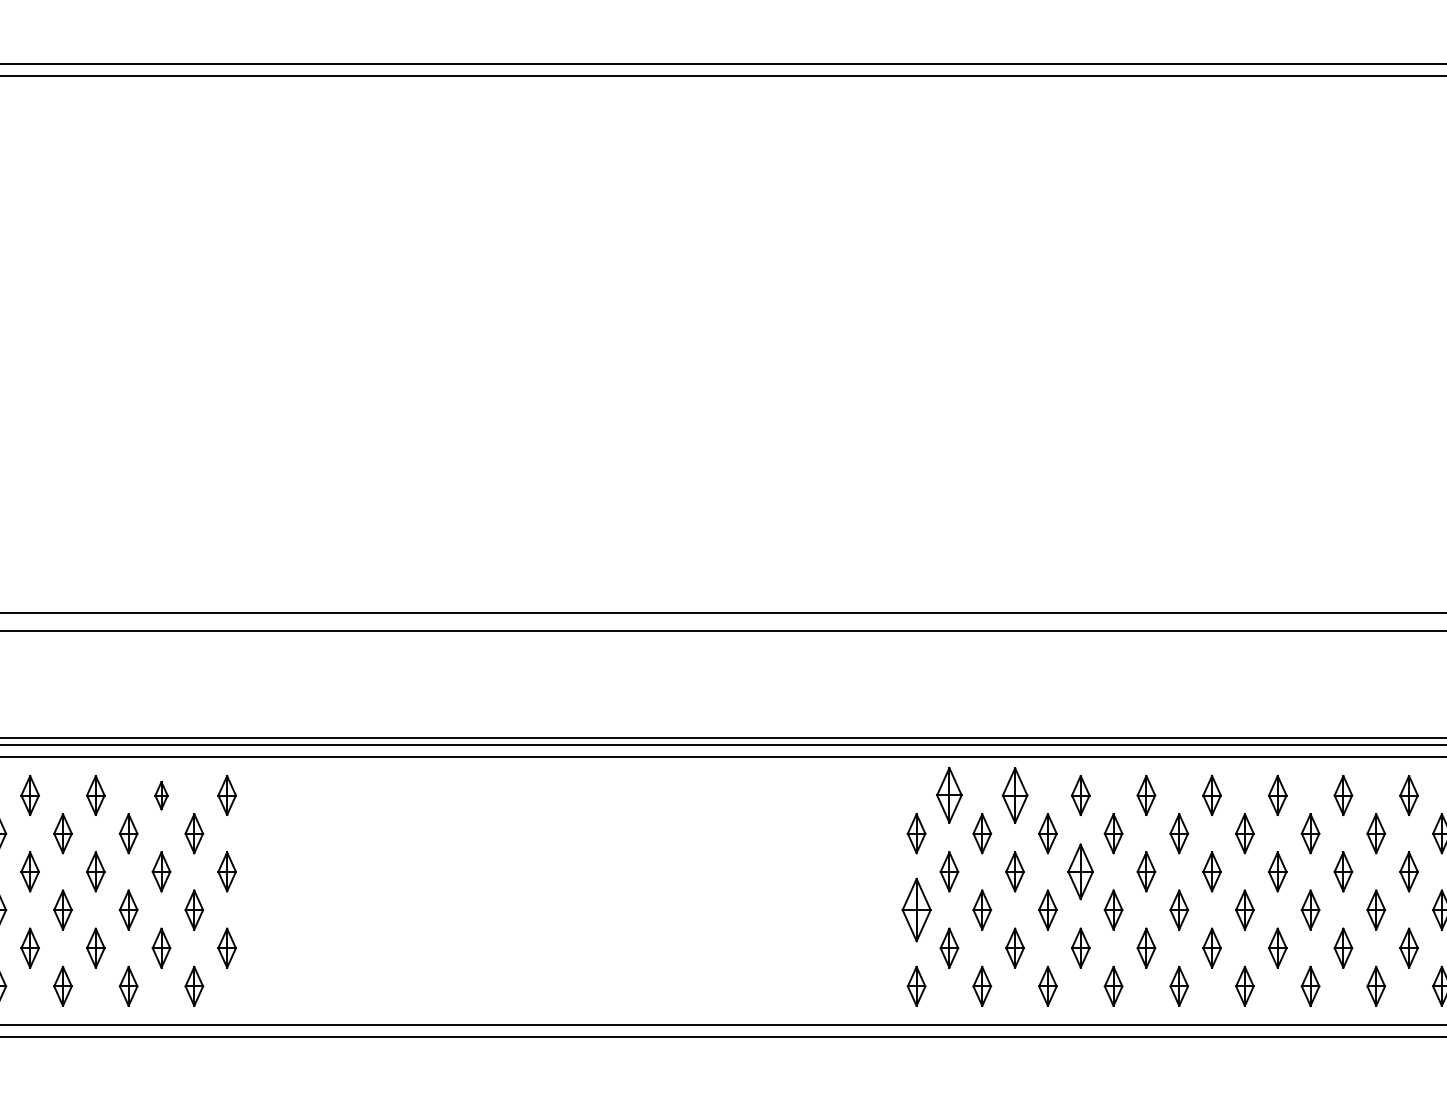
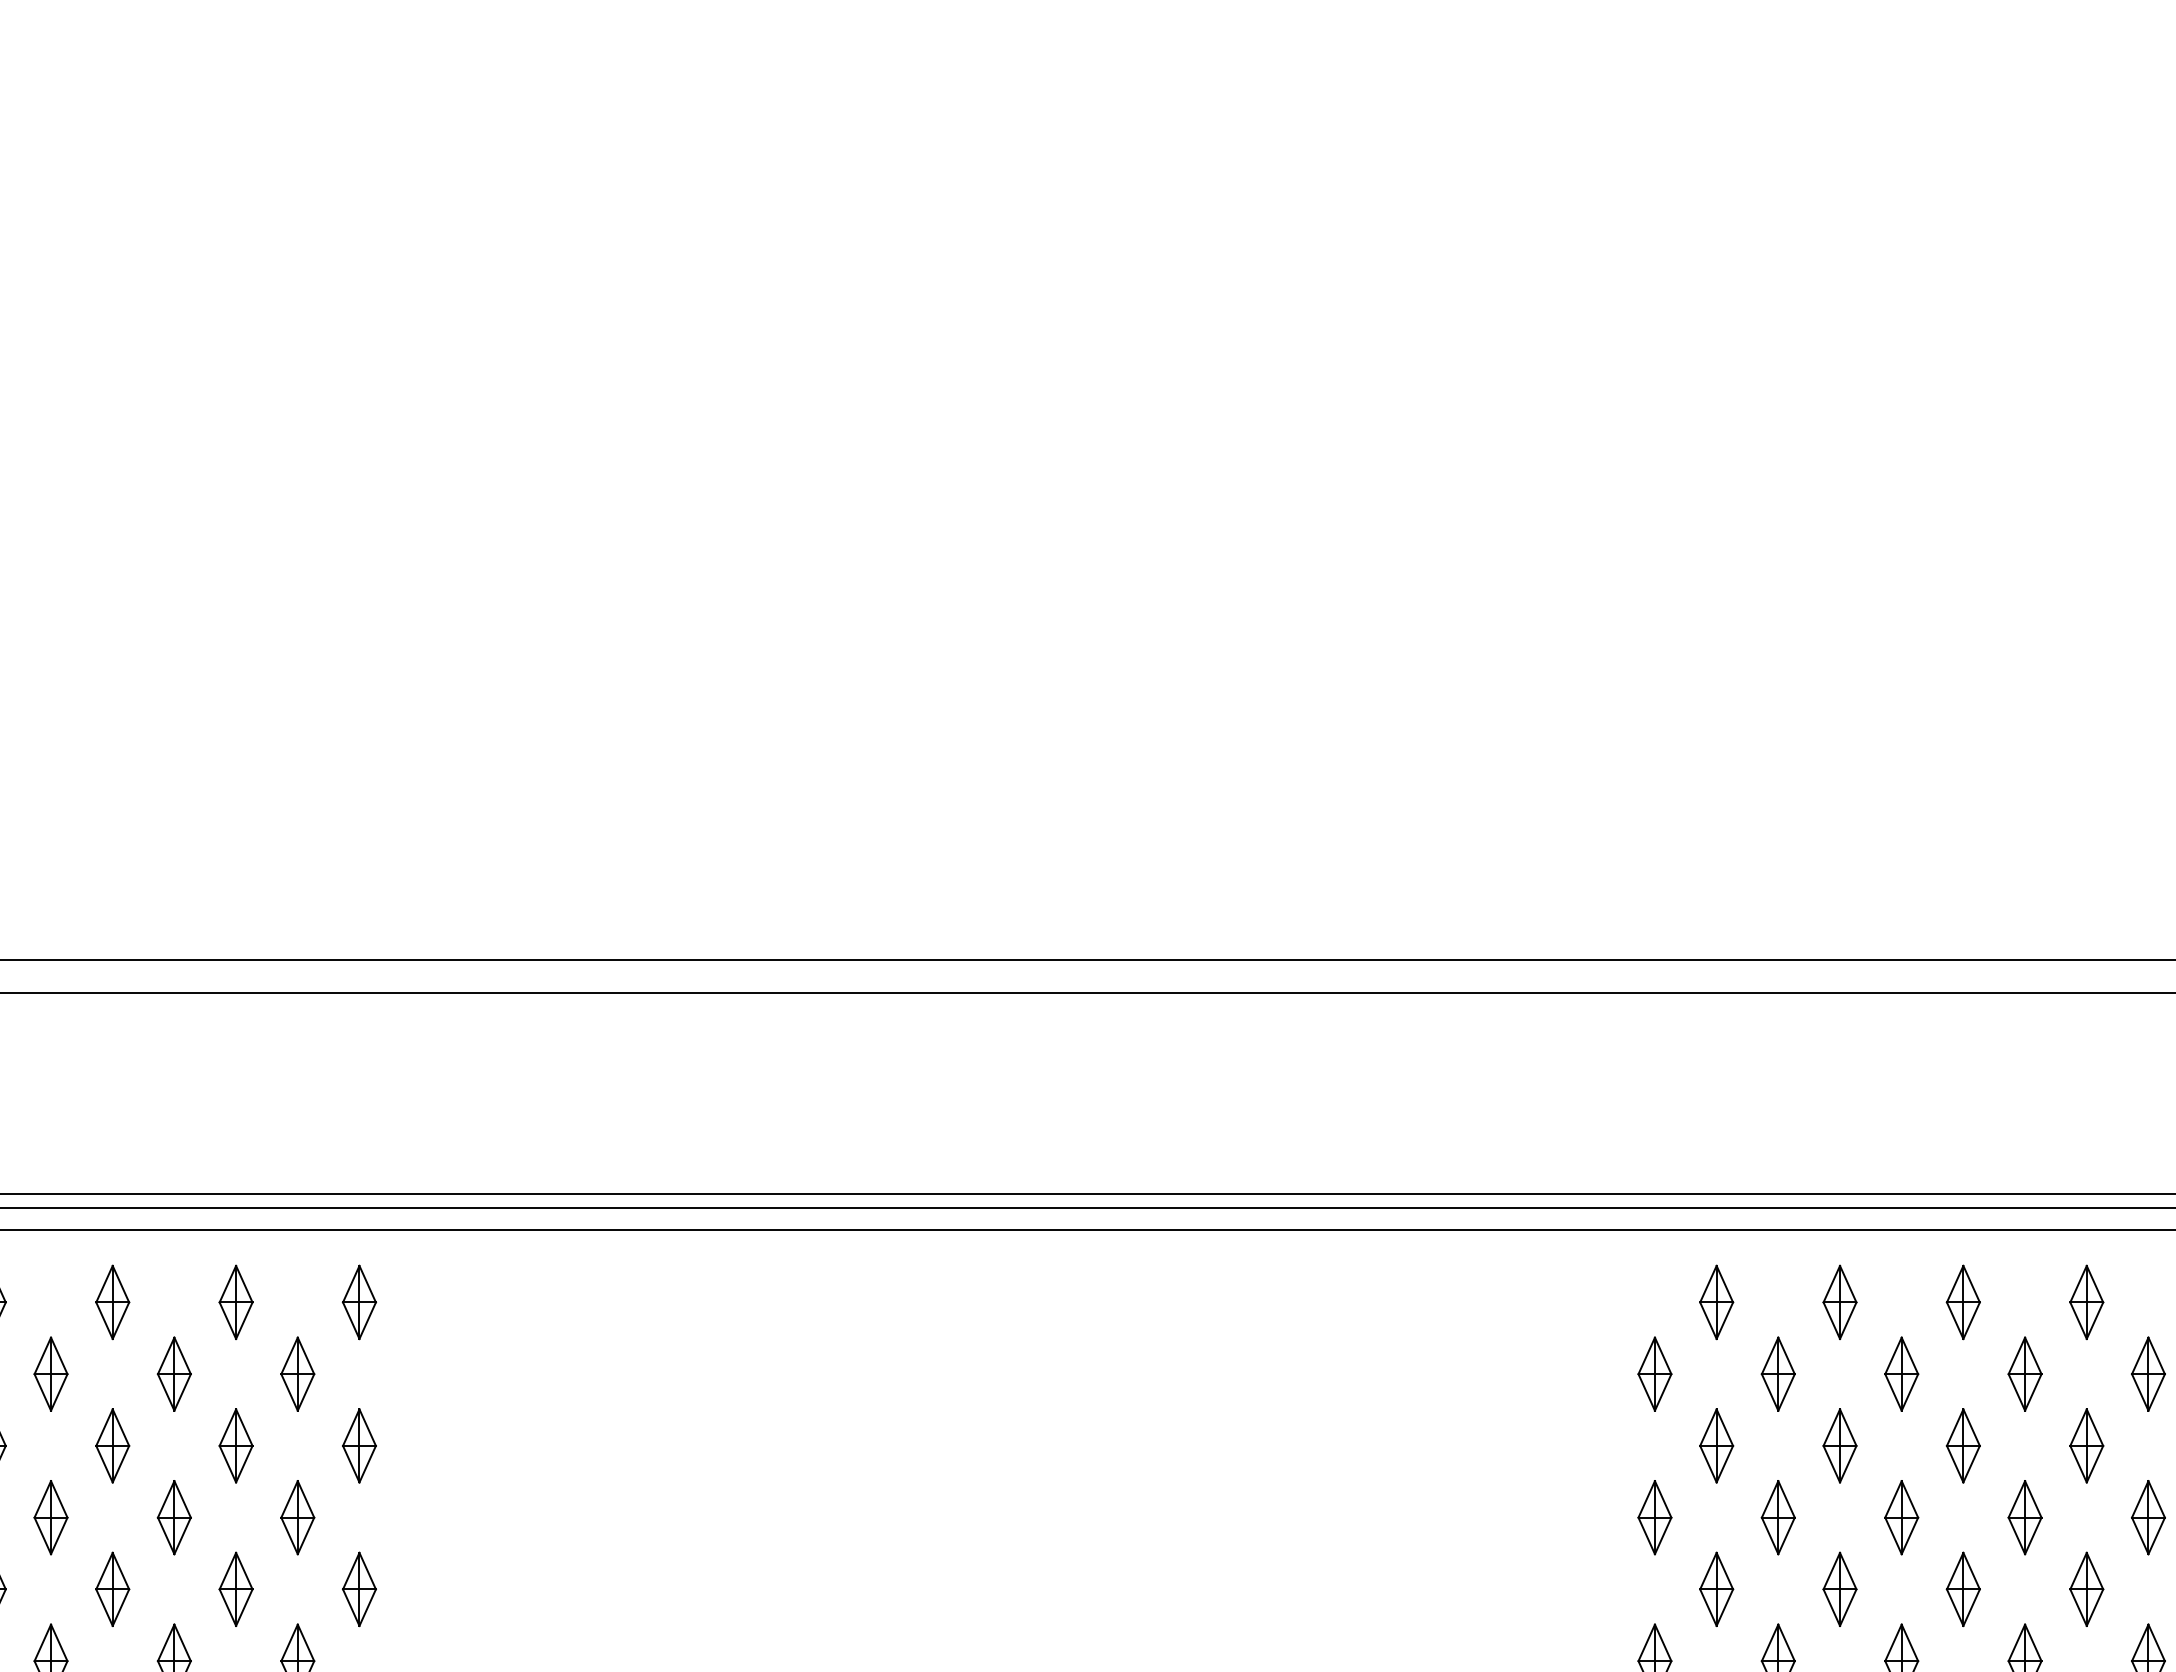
part: (161, 795) -> (236, 1302), size x1.43
part: (949, 795) -> (1716, 1302), size x0.71
part: (1014, 795) -> (1838, 1302), size x0.71
part: (1080, 871) -> (1962, 1445), size x0.71
part: (916, 909) -> (1654, 1516), size x0.62

